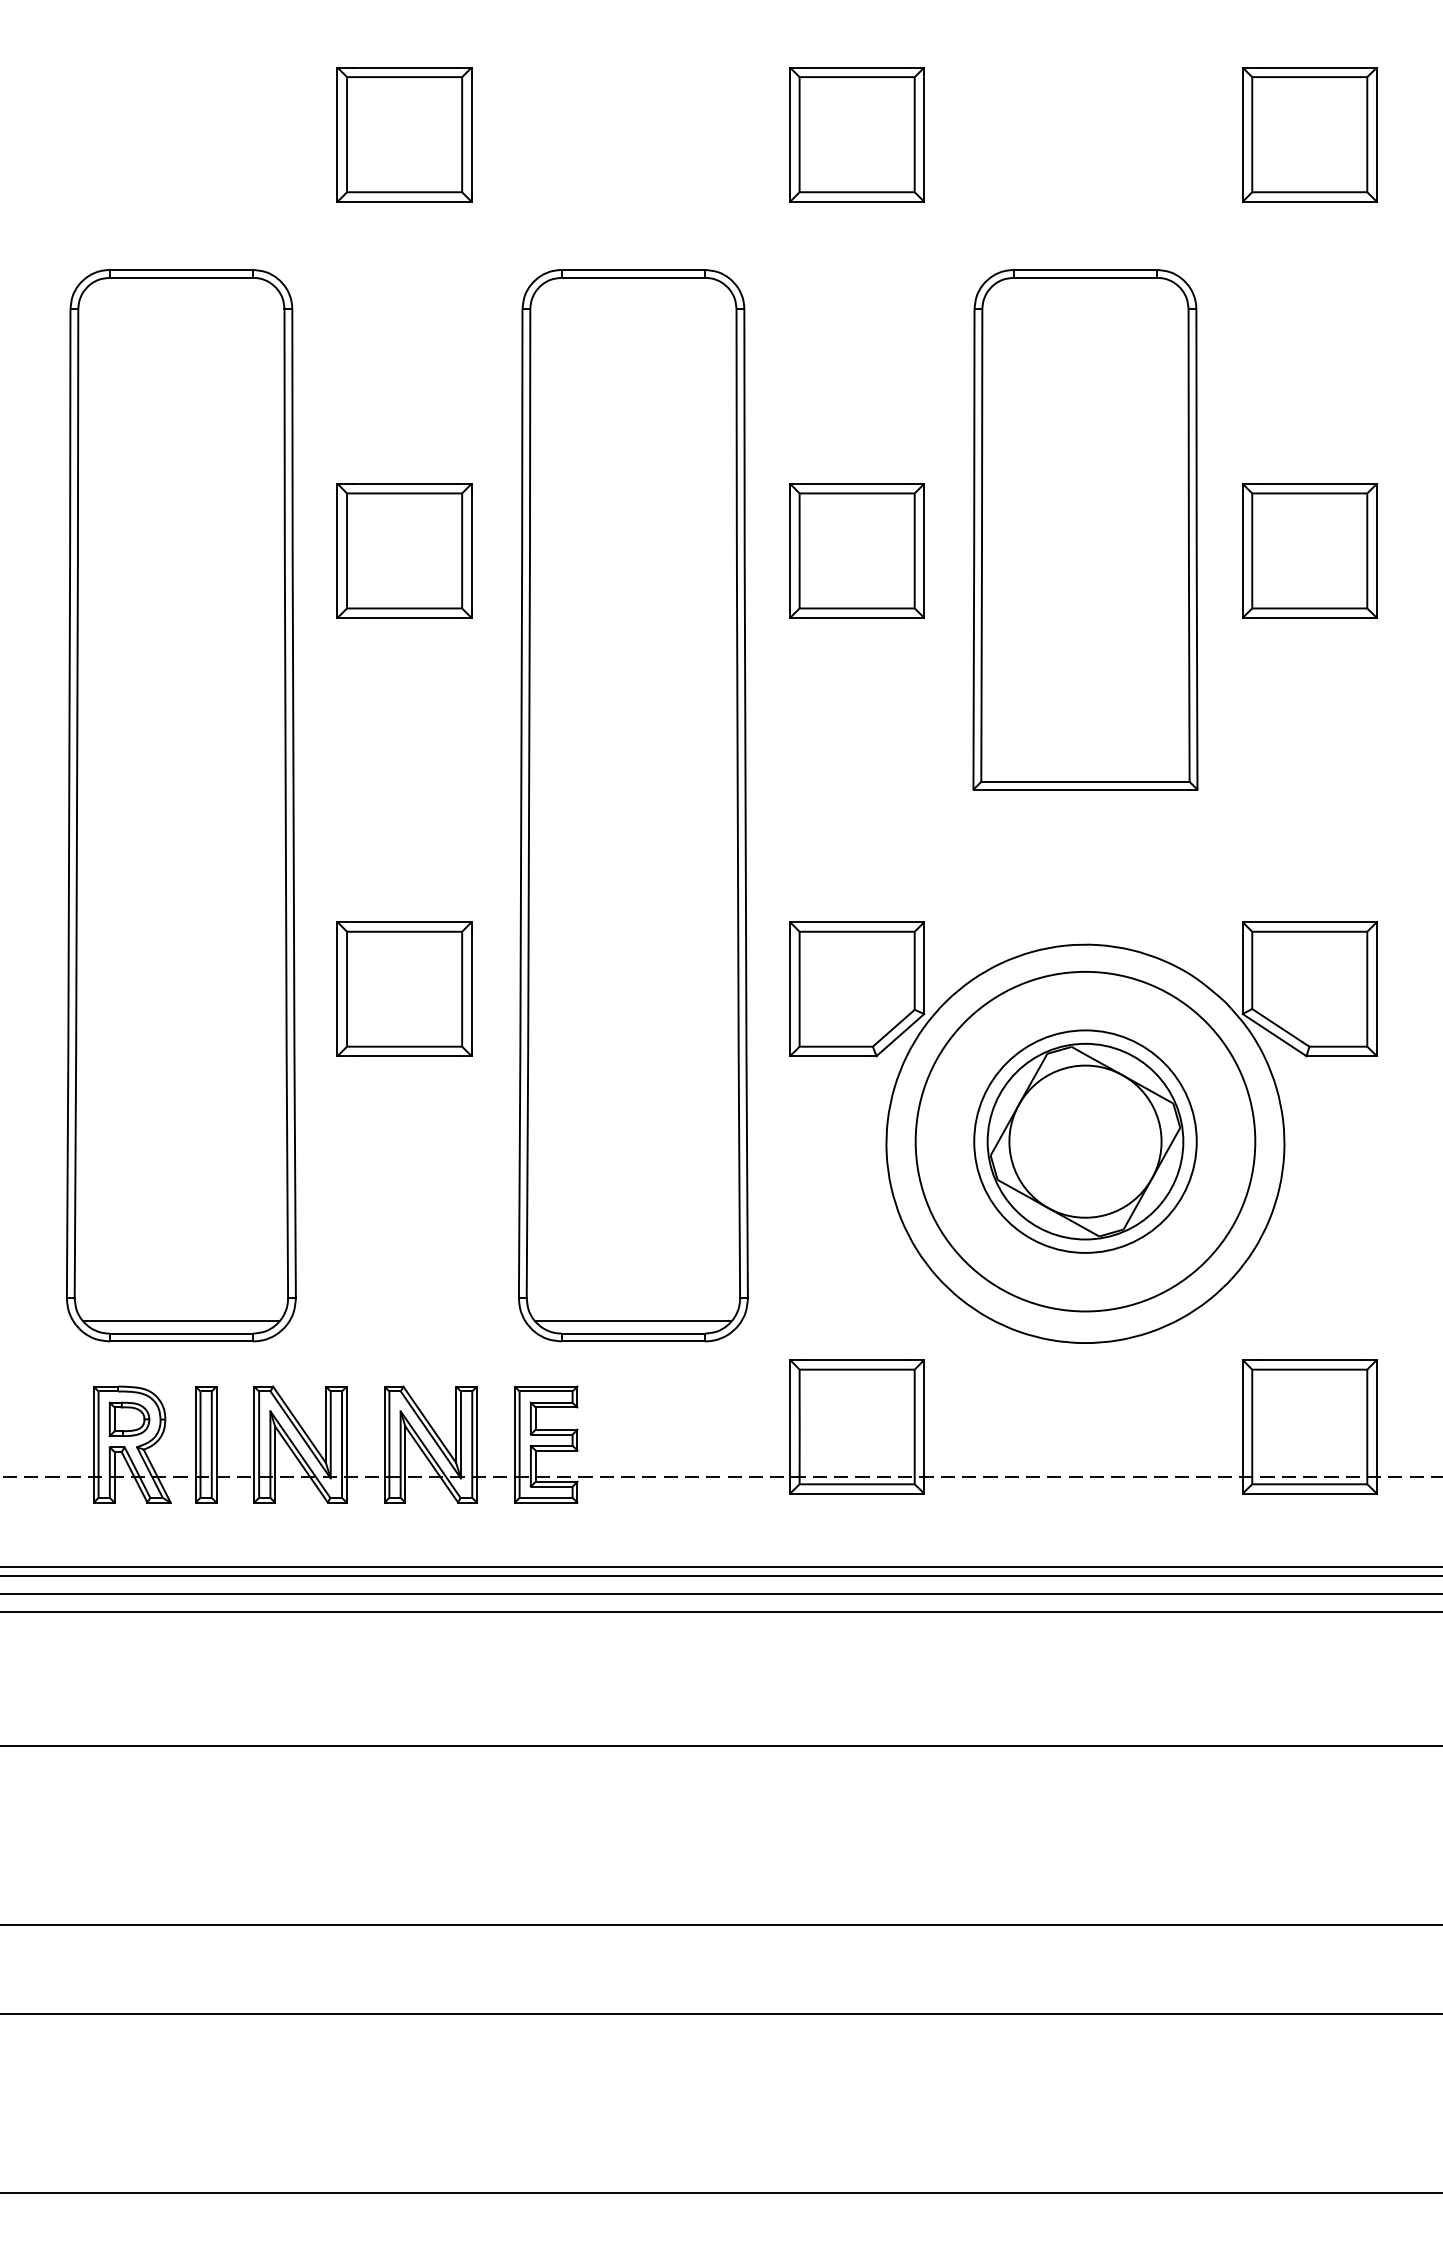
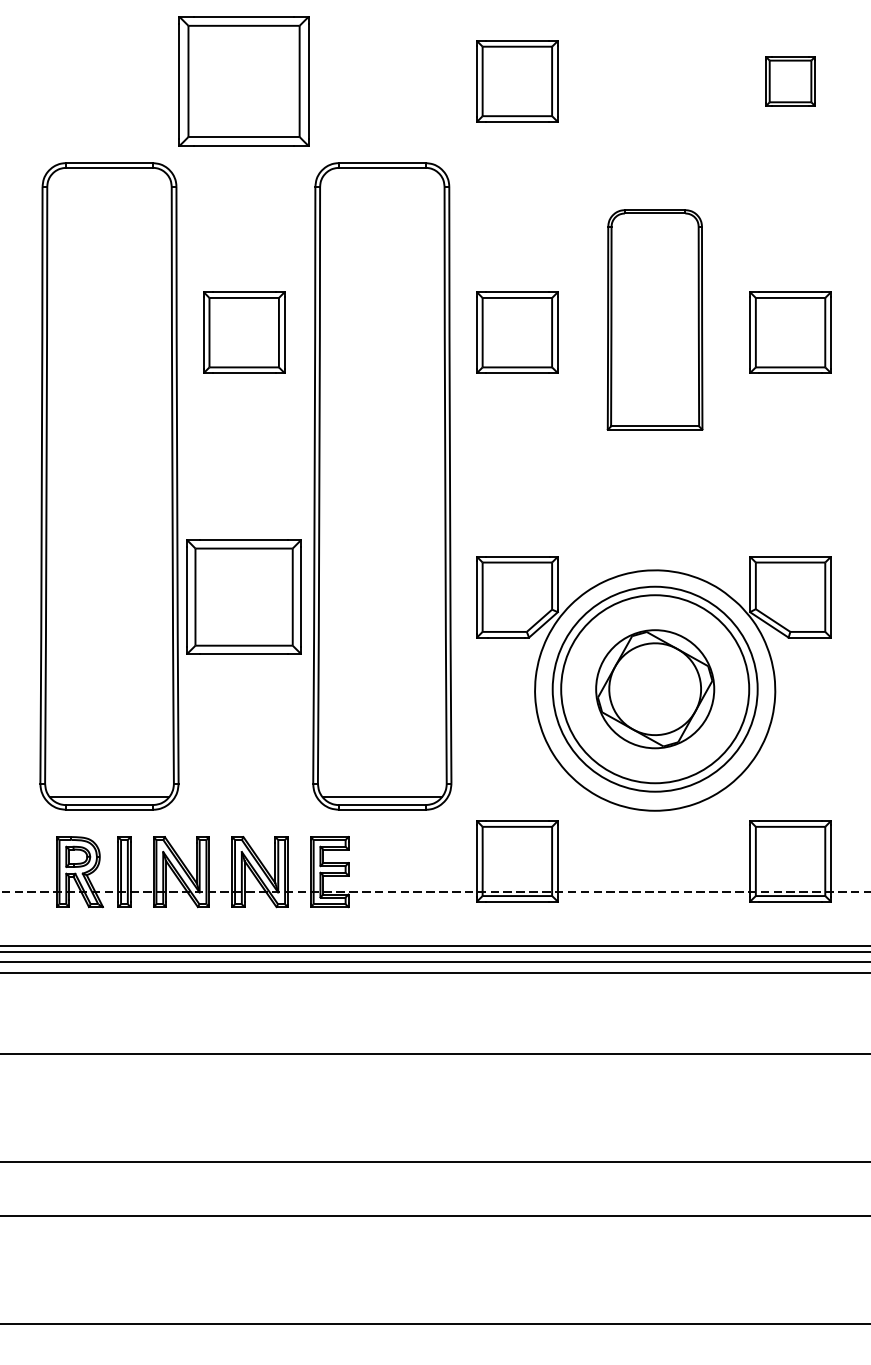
part: (405, 134) -> (244, 81), size x1.6
part: (1309, 134) -> (790, 81), size x0.6
part: (1084, 529) -> (654, 319), size x0.7
part: (405, 989) -> (244, 597), size x1.4
circle: (1085, 1142) -> (655, 689), size x1.4

